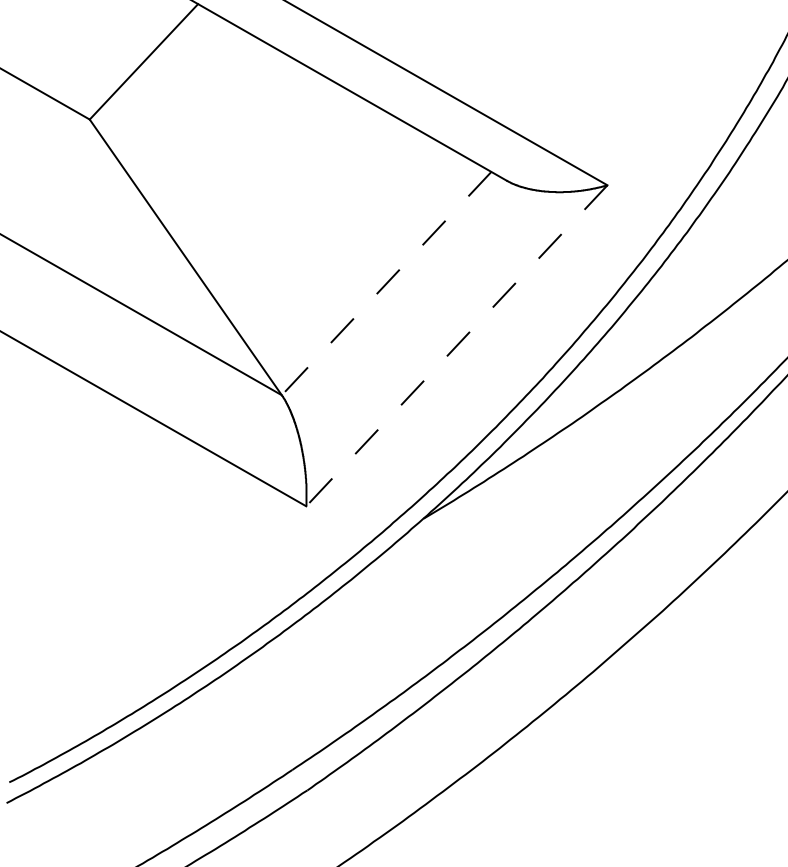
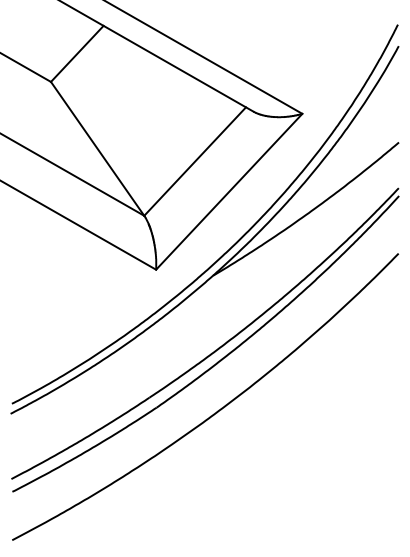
line: (385, 283) -> (194, 161), dashed -> solid
line: (457, 345) -> (229, 191), dashed -> solid

